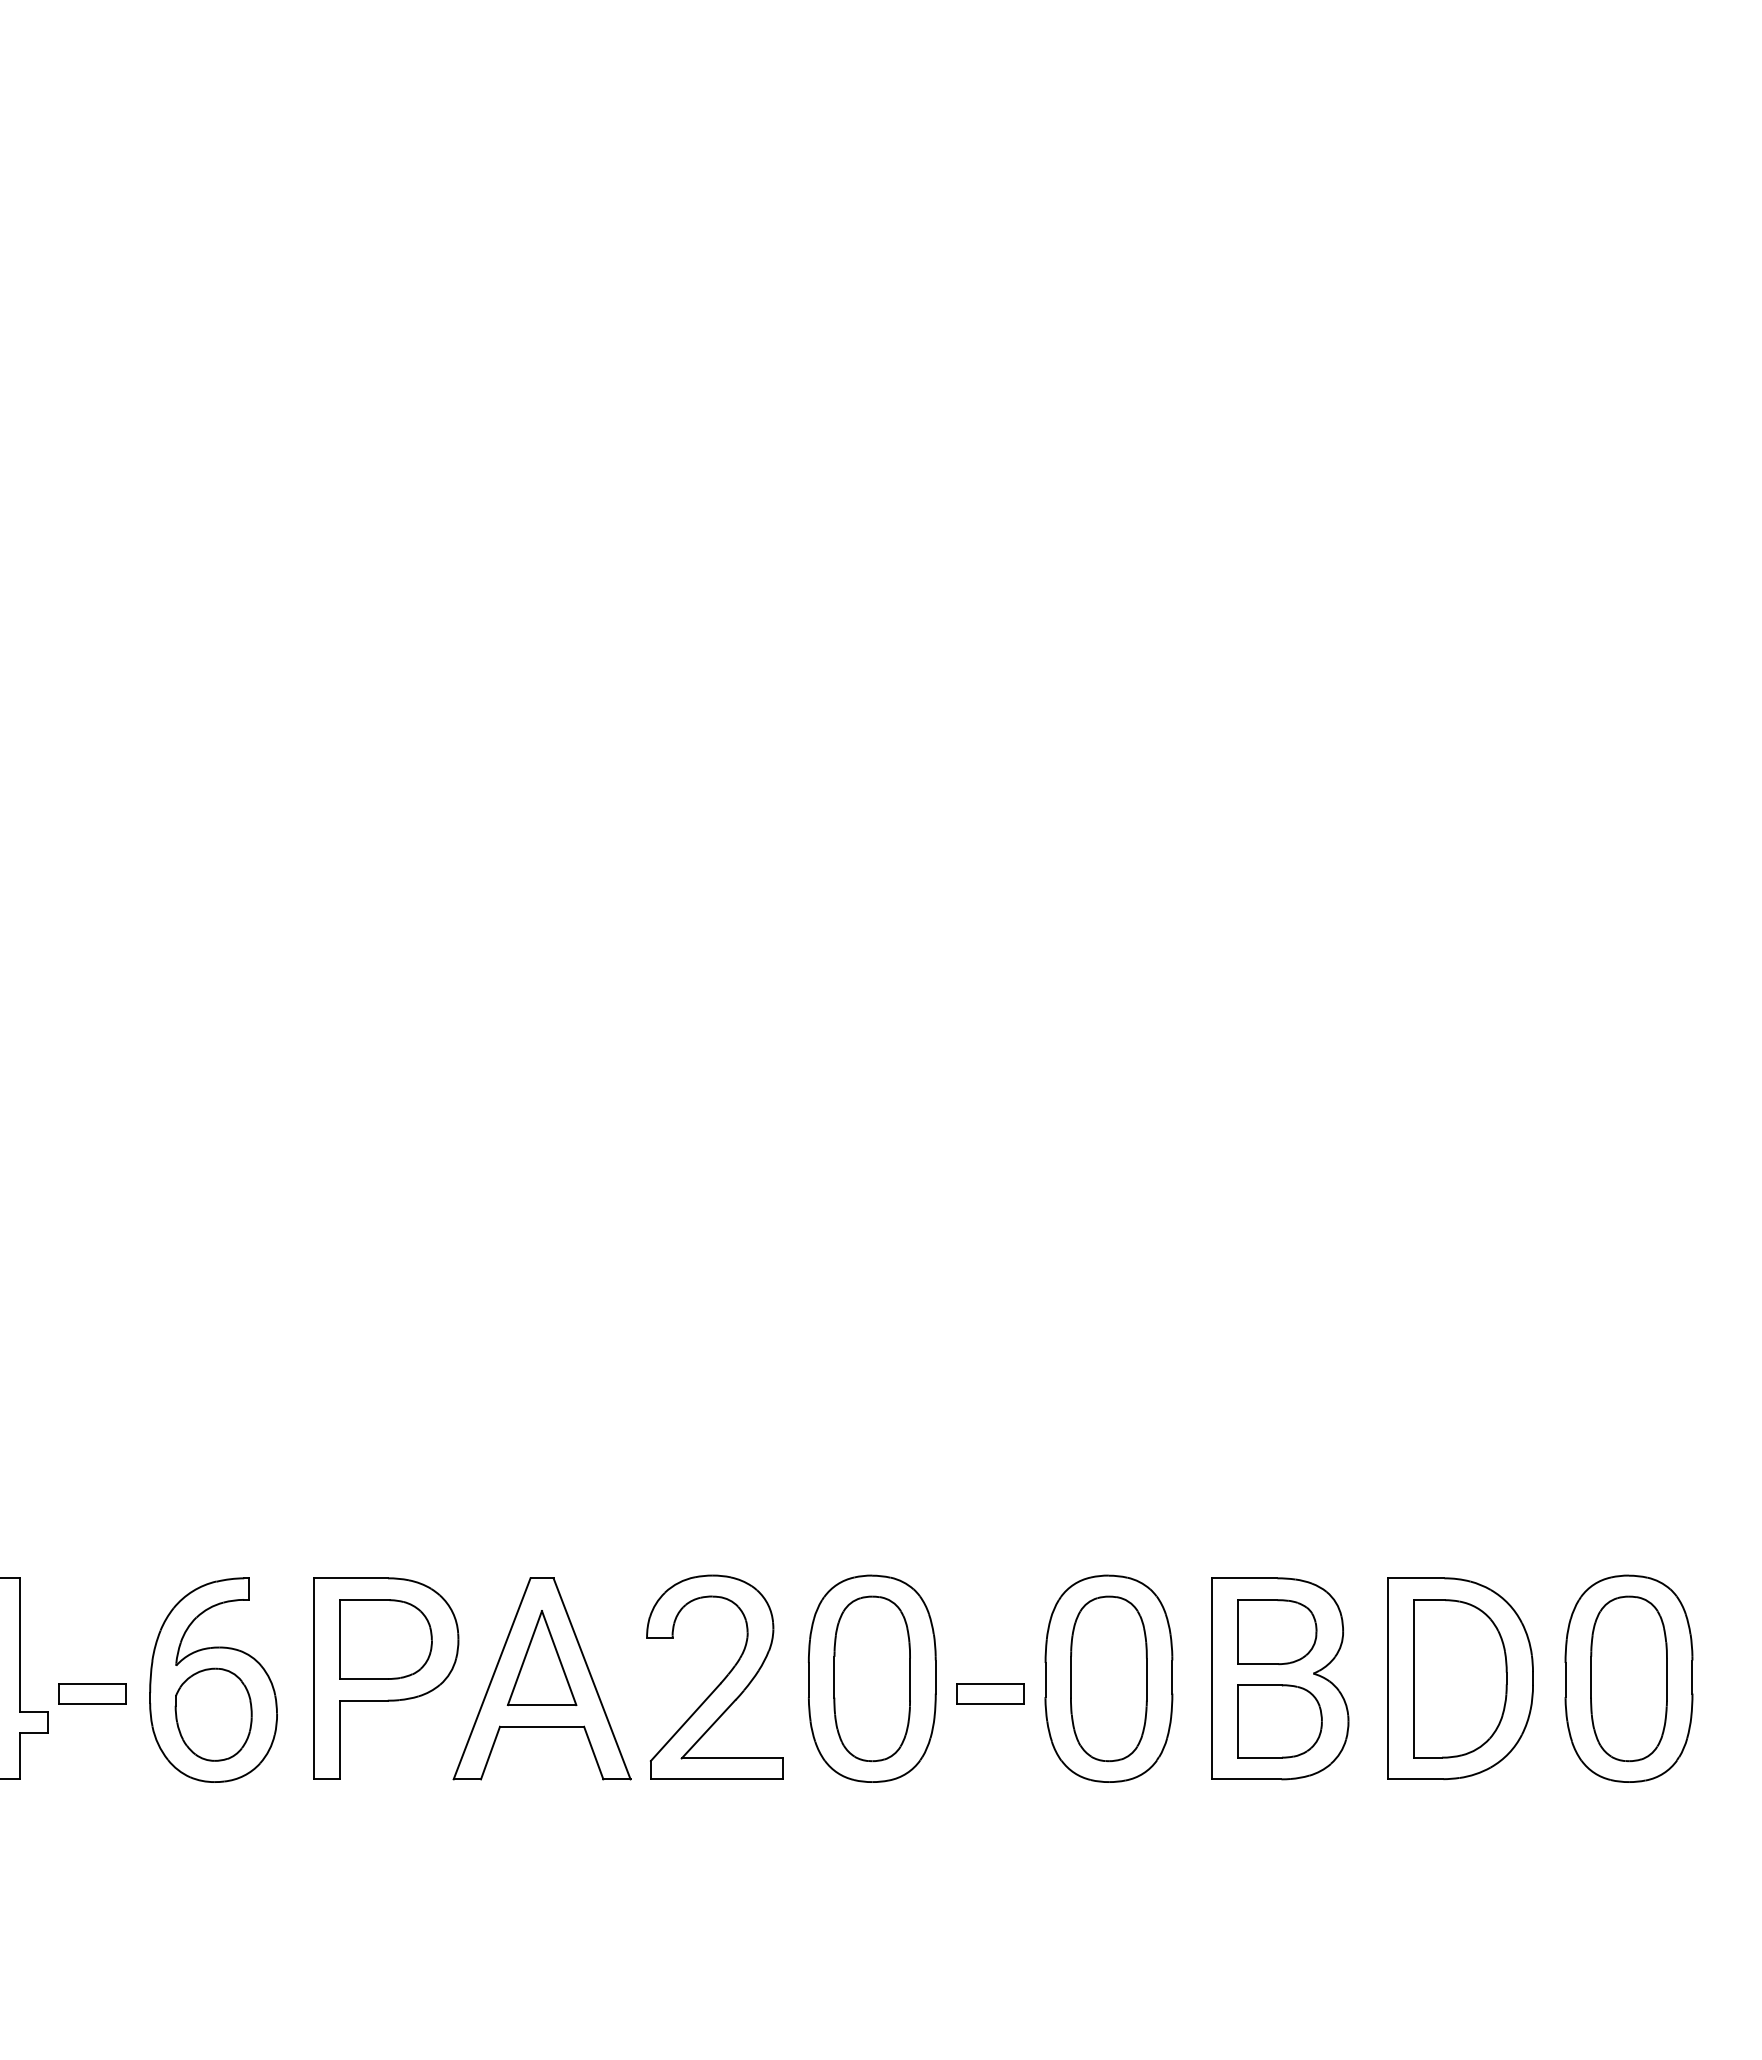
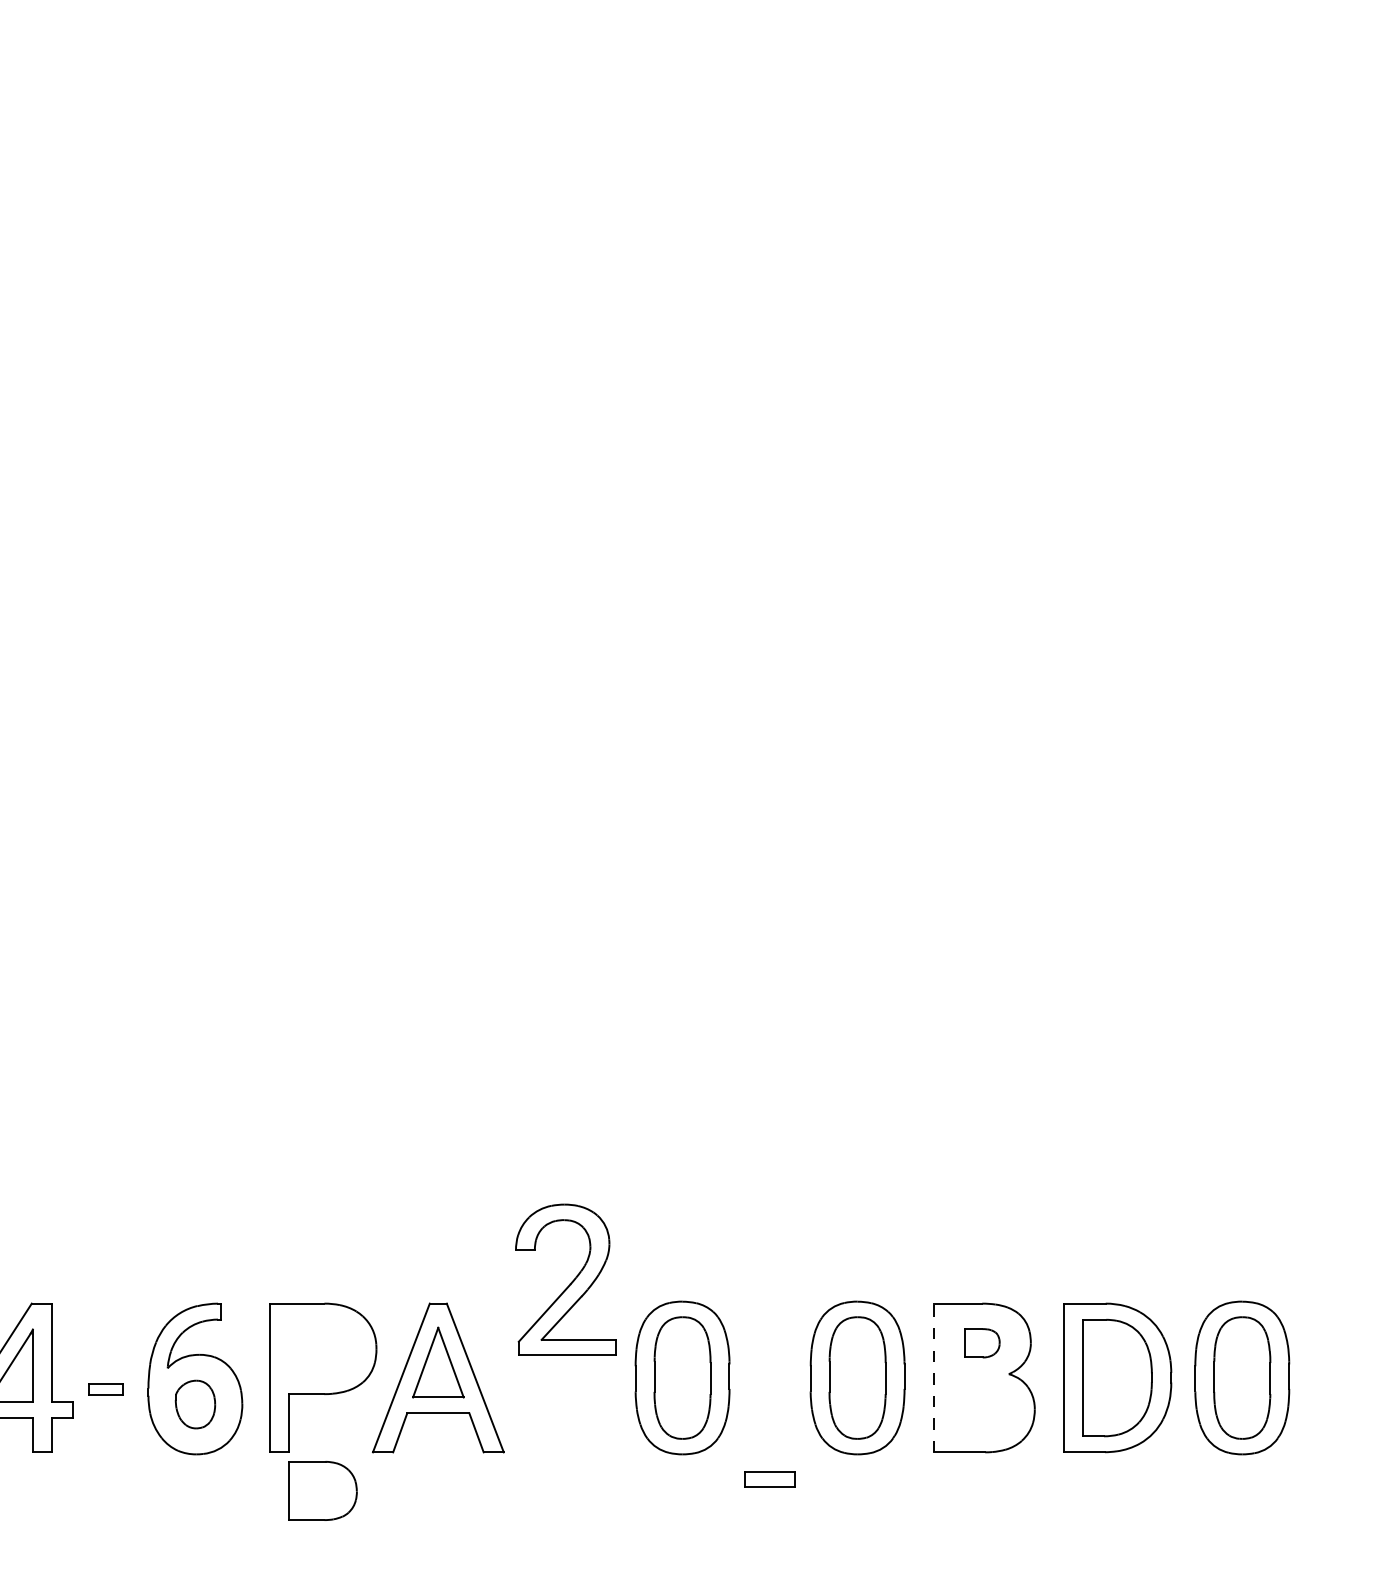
part: (1277, 1630) -> (982, 1342), size x0.6
part: (385, 1638) -> (322, 1490), moved
part: (713, 1676) -> (565, 1279), moved
line: (1211, 1678) -> (933, 1377), solid -> dashed
part: (92, 1694) -> (105, 1389), size x0.7
part: (989, 1694) -> (769, 1479), moved
part: (213, 1714) -> (195, 1404), size x0.7
part: (1279, 1721) -> (983, 1409), removed

